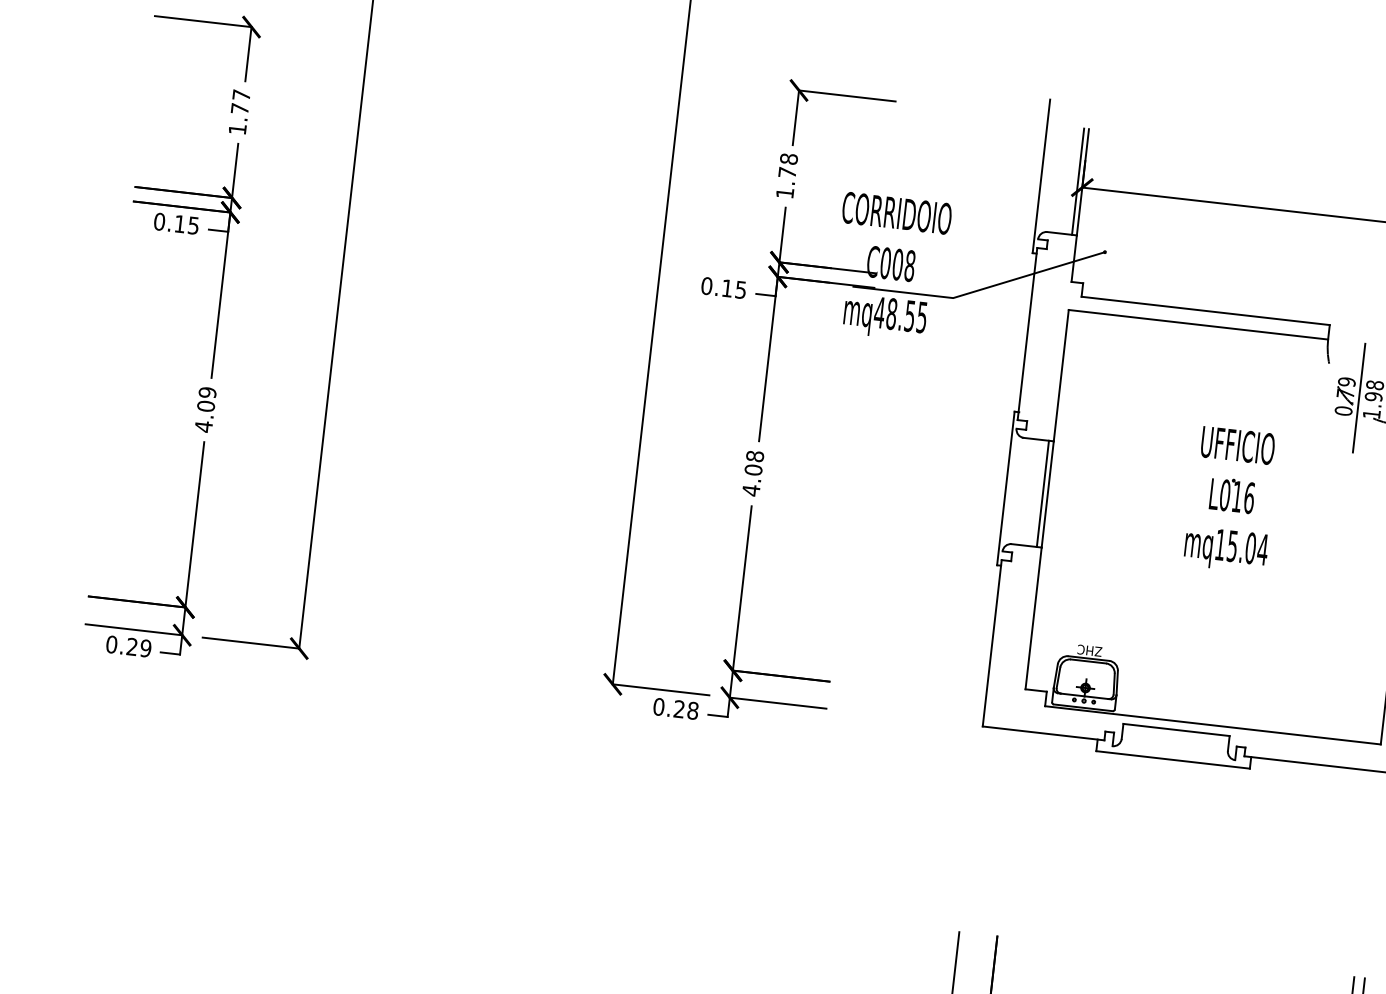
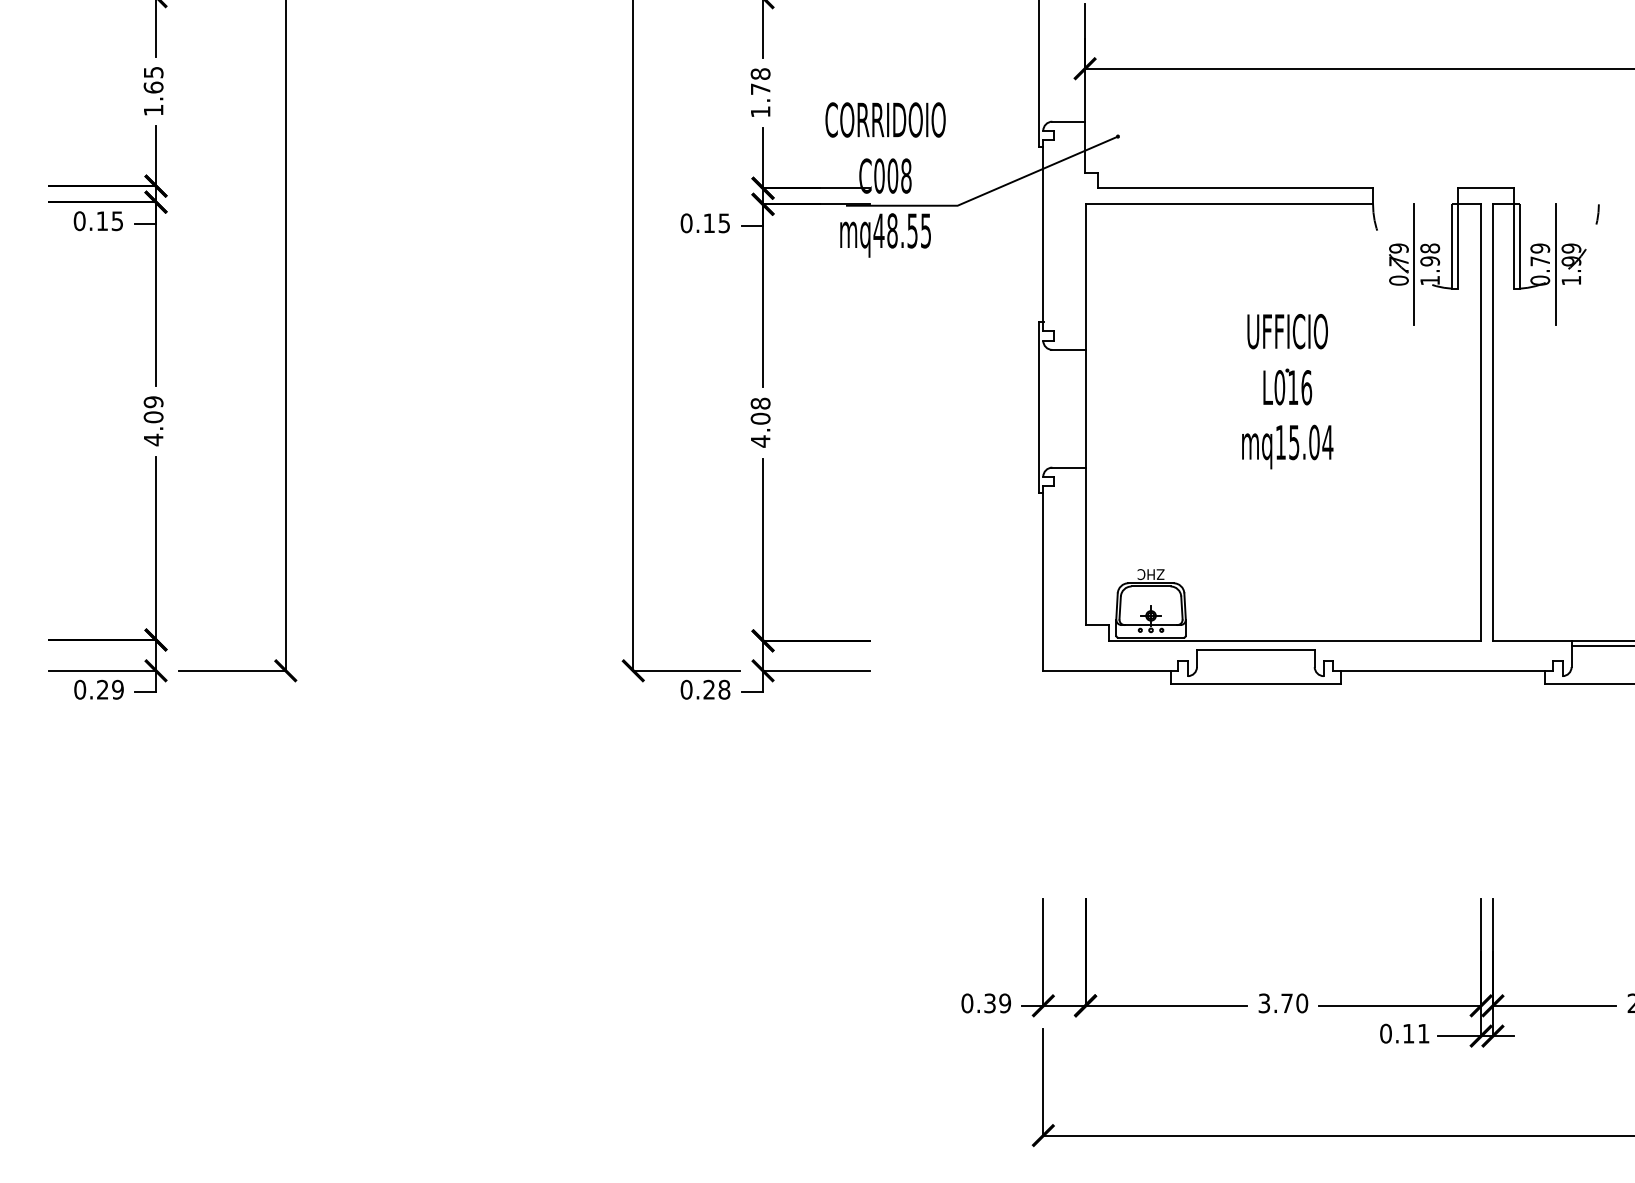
text: (240, 102) -> (153, 80), 1.77 -> 1.65
line: (1077, 181) -> (1079, 62), removed
line: (1043, 493) -> (1080, 408), removed

